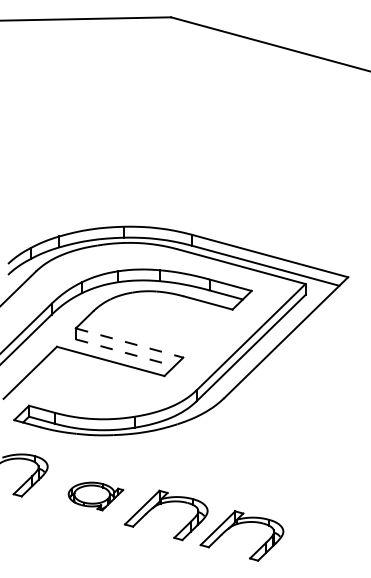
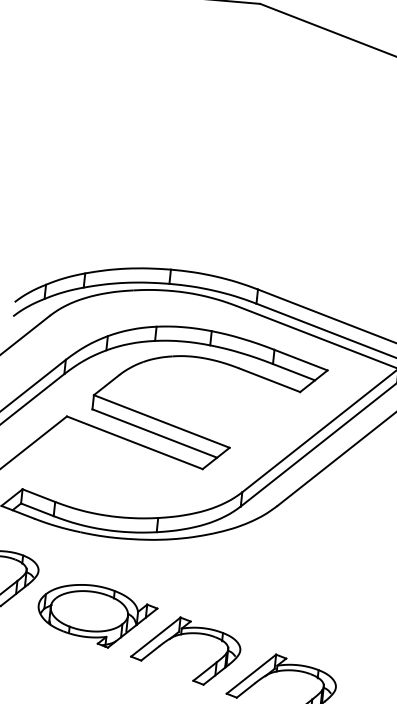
line: (129, 343) -> (161, 422), dashed -> solid
line: (125, 352) -> (155, 433), dashed -> solid
part: (95, 496) -> (96, 616), size x1.67

